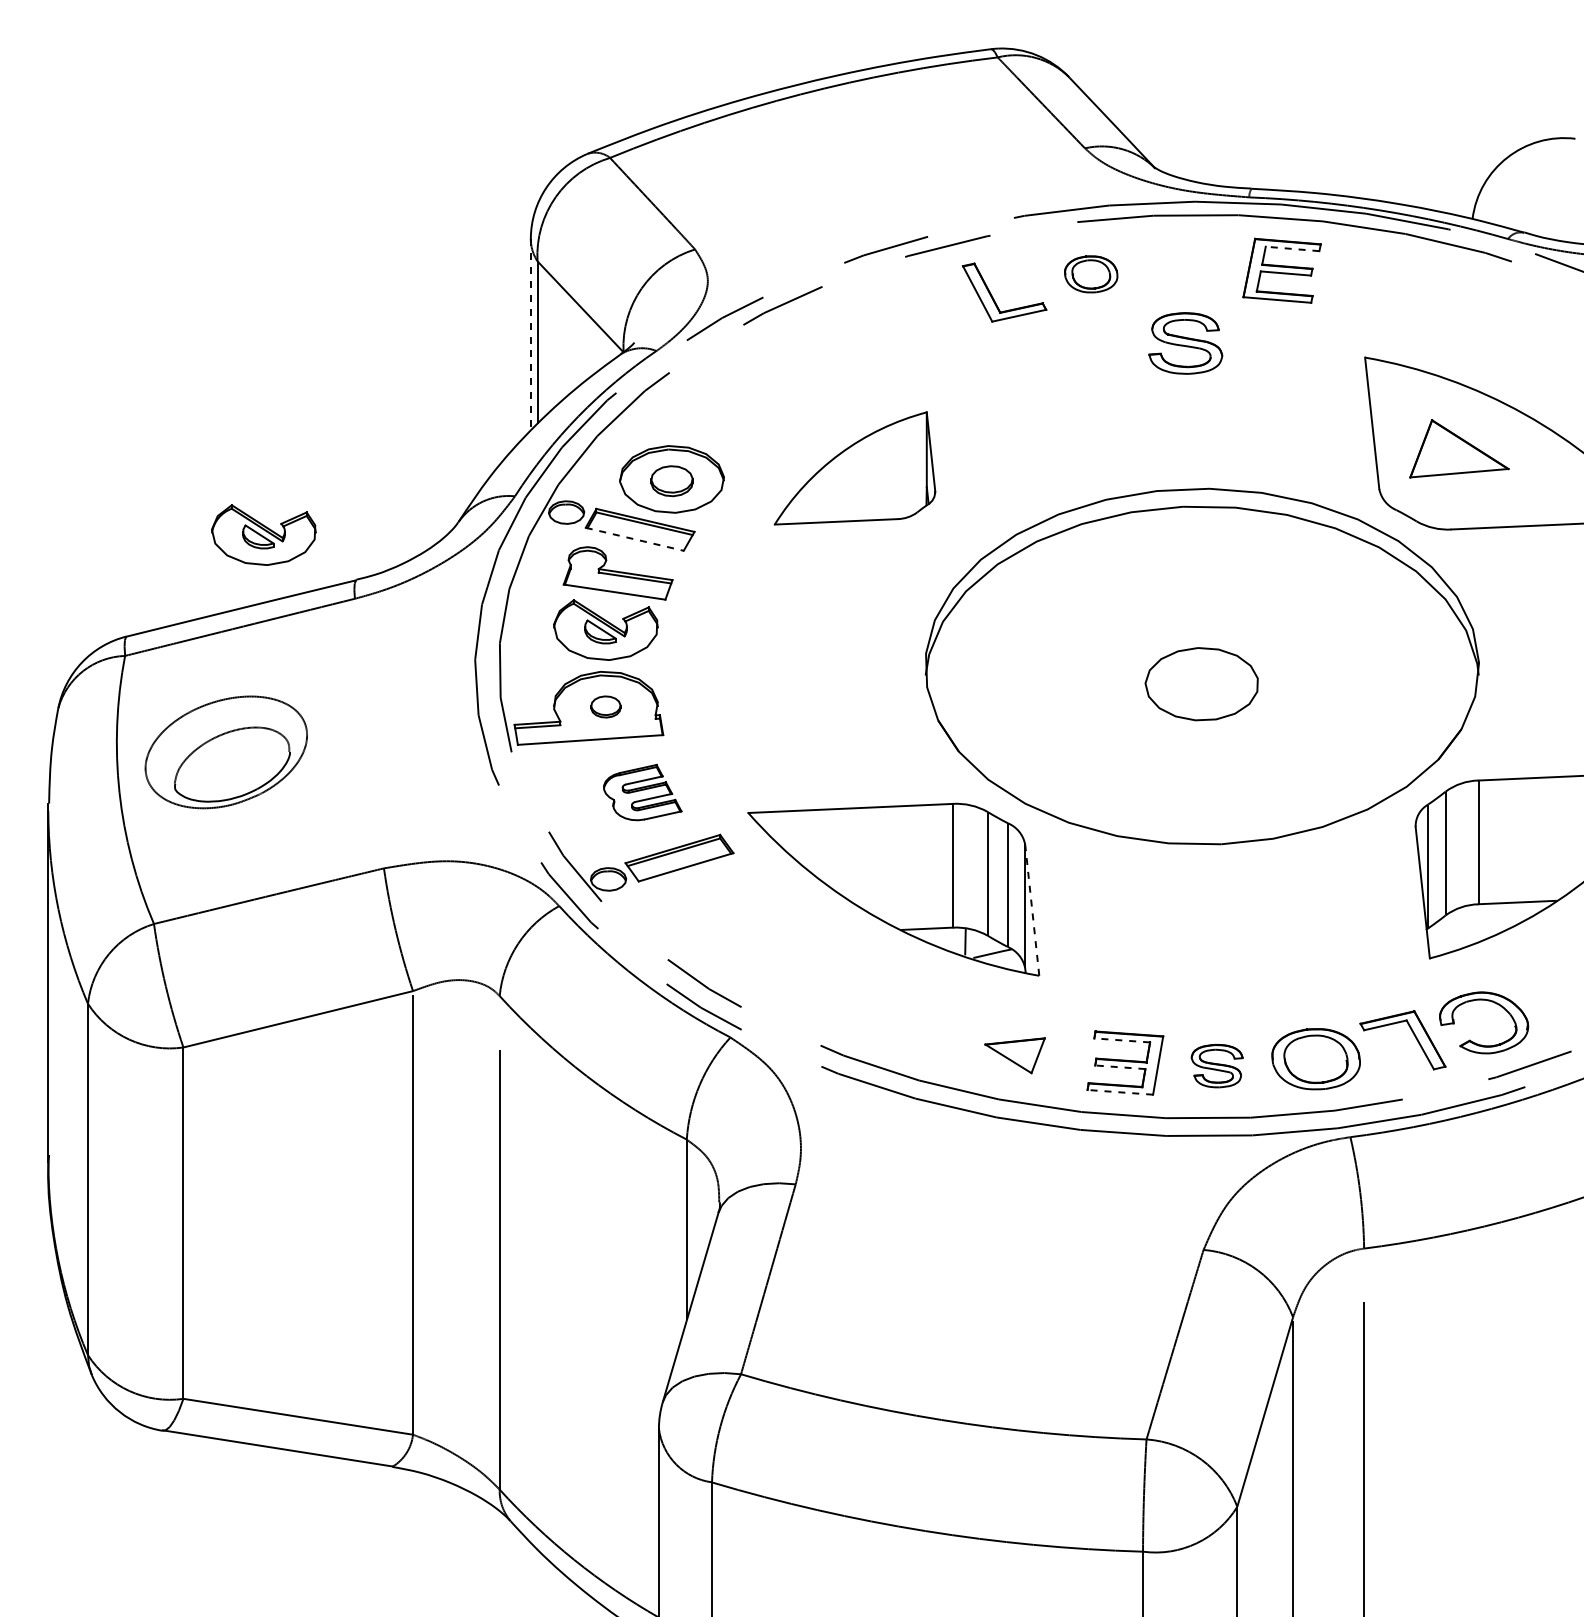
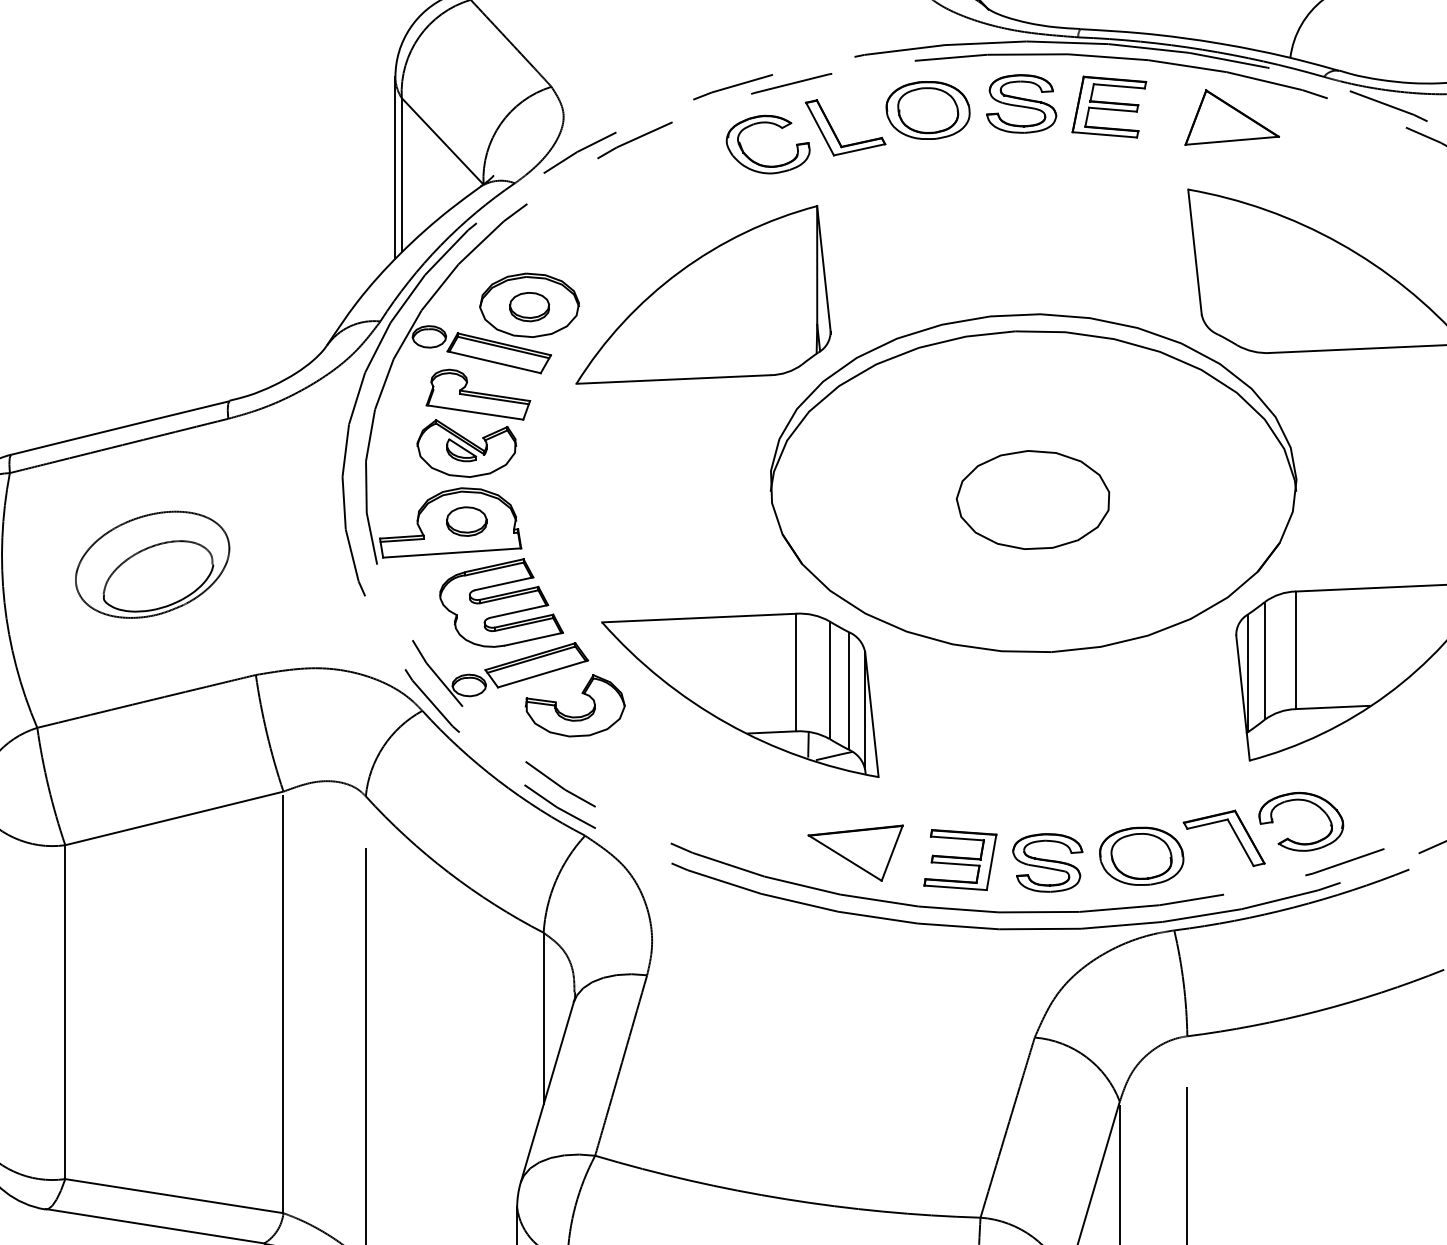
line: (1292, 248) -> (1119, 85), dashed -> solid
part: (1090, 274) -> (927, 110), size x1.67
part: (915, 330) -> (760, 163), added
line: (530, 335) -> (395, 168), dashed -> solid
part: (1185, 343) -> (1021, 103), moved
part: (1459, 448) -> (1232, 117), moved
part: (854, 468) -> (703, 294), size x1.67
part: (263, 534) -> (141, 357), removed
line: (635, 539) -> (494, 362), dashed -> solid
part: (1201, 683) -> (1032, 499), size x1.43
part: (605, 706) -> (466, 521), size x1.43
part: (225, 752) -> (151, 564), moved
part: (642, 792) -> (501, 602), size x1.67
line: (1032, 909) -> (872, 714), dashed -> solid
part: (722, 911) -> (577, 715), added
line: (1122, 1040) -> (957, 838), dashed -> solid
part: (1014, 1055) -> (855, 852), size x1.67
part: (1216, 1065) -> (1047, 862), size x1.43
line: (1119, 1067) -> (954, 864), dashed -> solid
line: (1120, 1092) -> (955, 887), dashed -> solid

